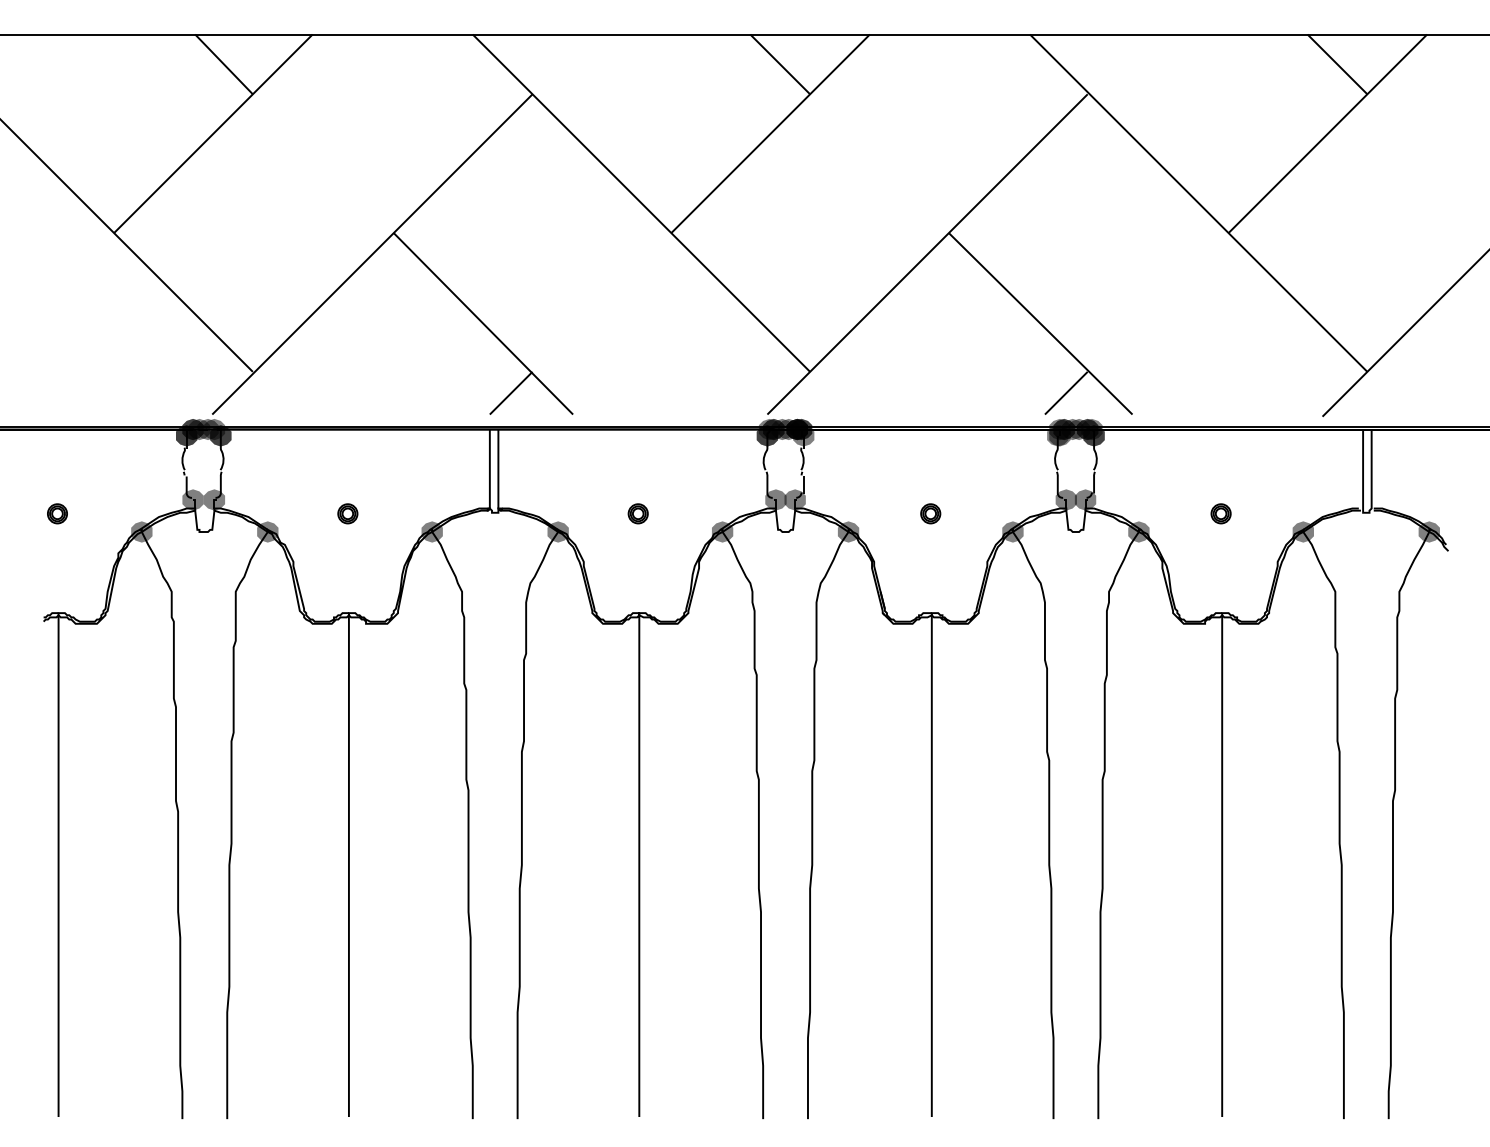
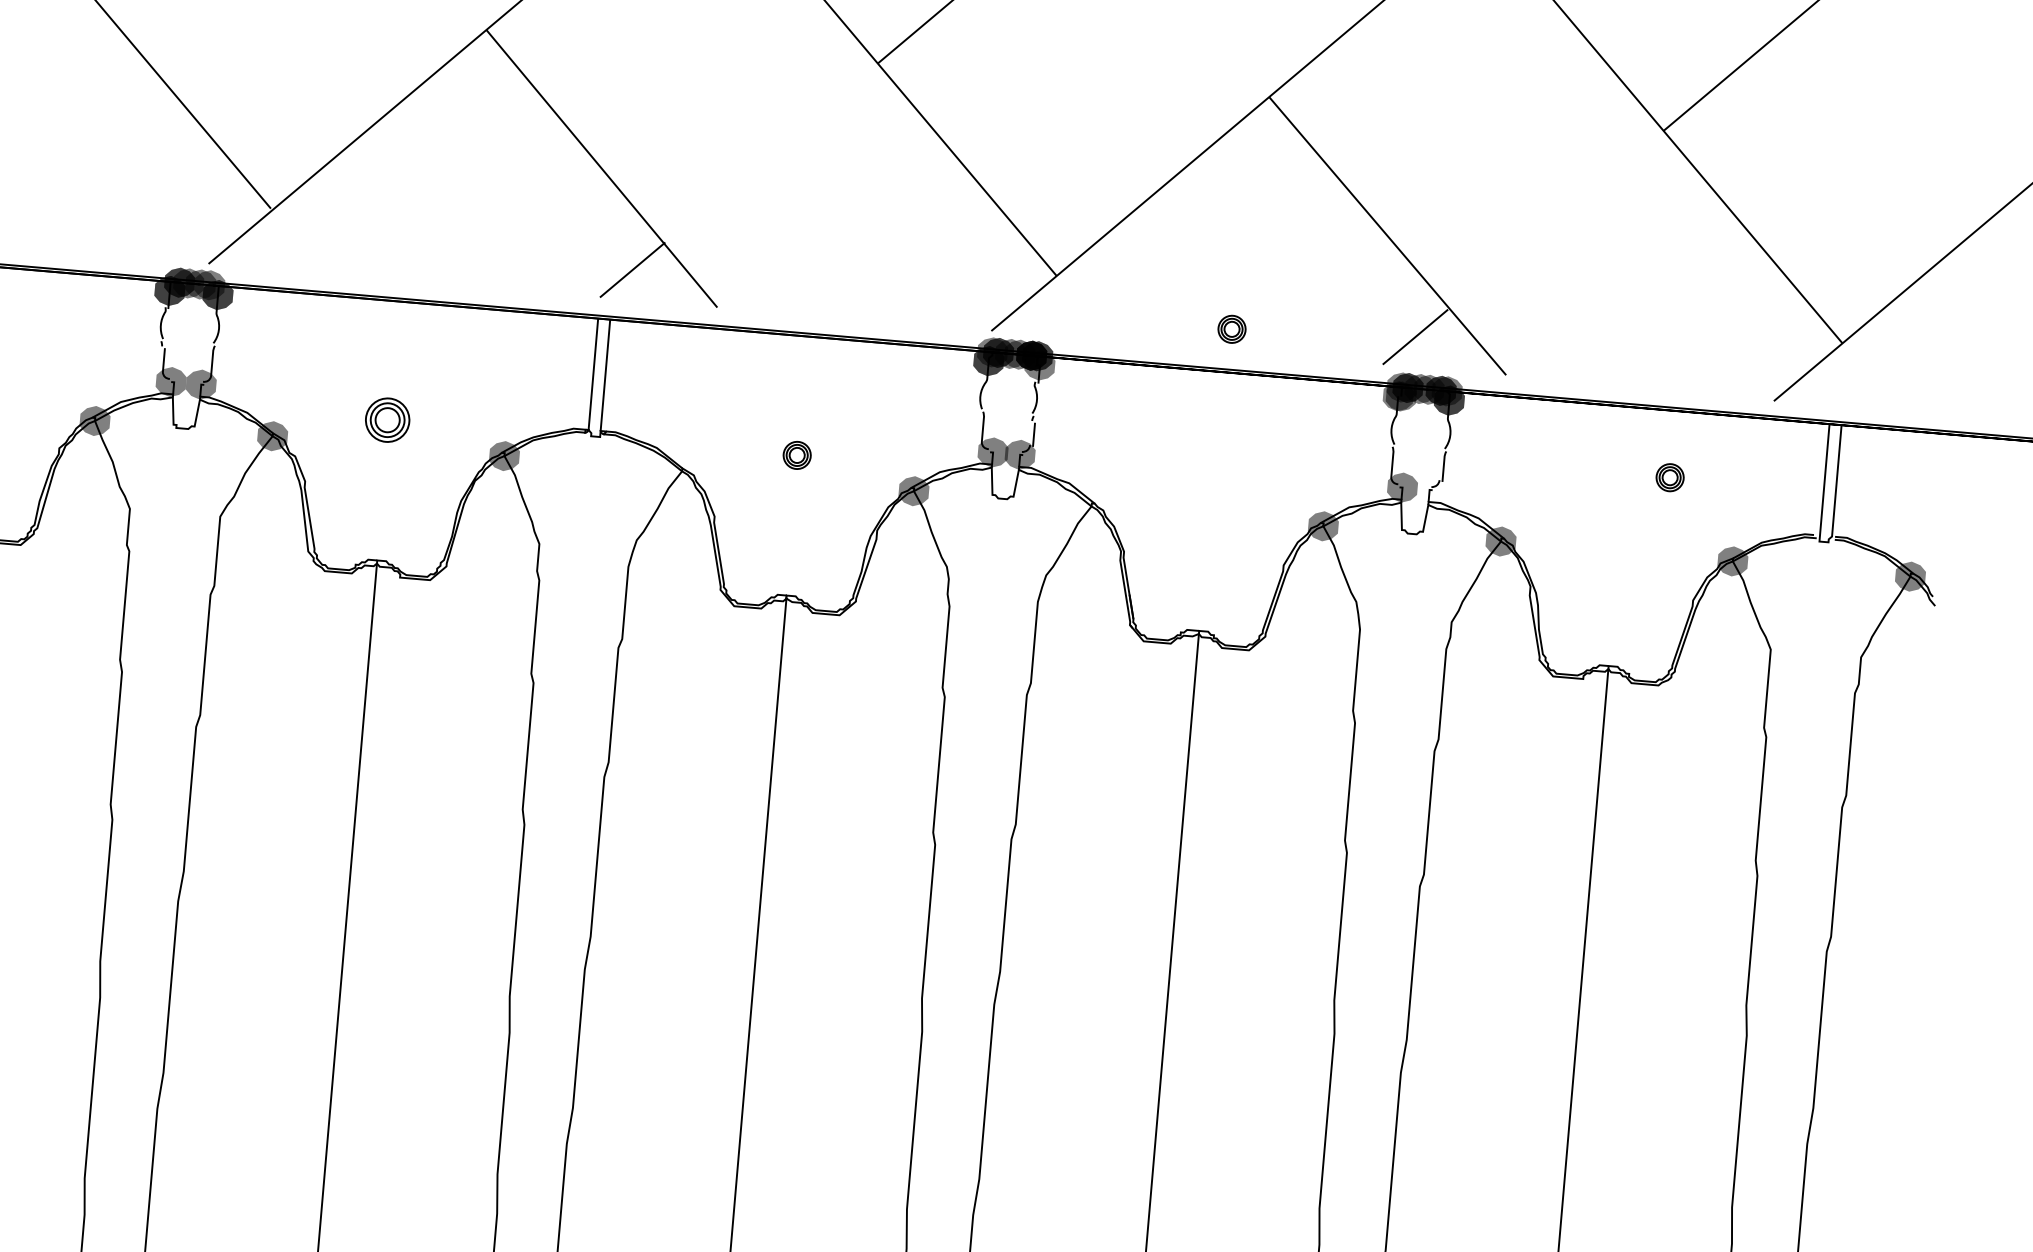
fill: (1085, 499) -> (1429, 489), removed
part: (347, 513) -> (387, 419), size x1.6
part: (930, 513) -> (1231, 328), moved
part: (1220, 513) -> (1669, 477), moved
fill: (557, 531) -> (681, 470), removed
fill: (848, 531) -> (1091, 505), removed

